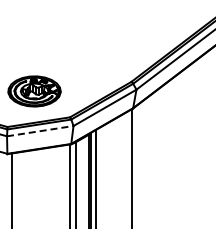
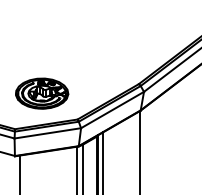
line: (40, 131) -> (48, 133), dashed -> solid

